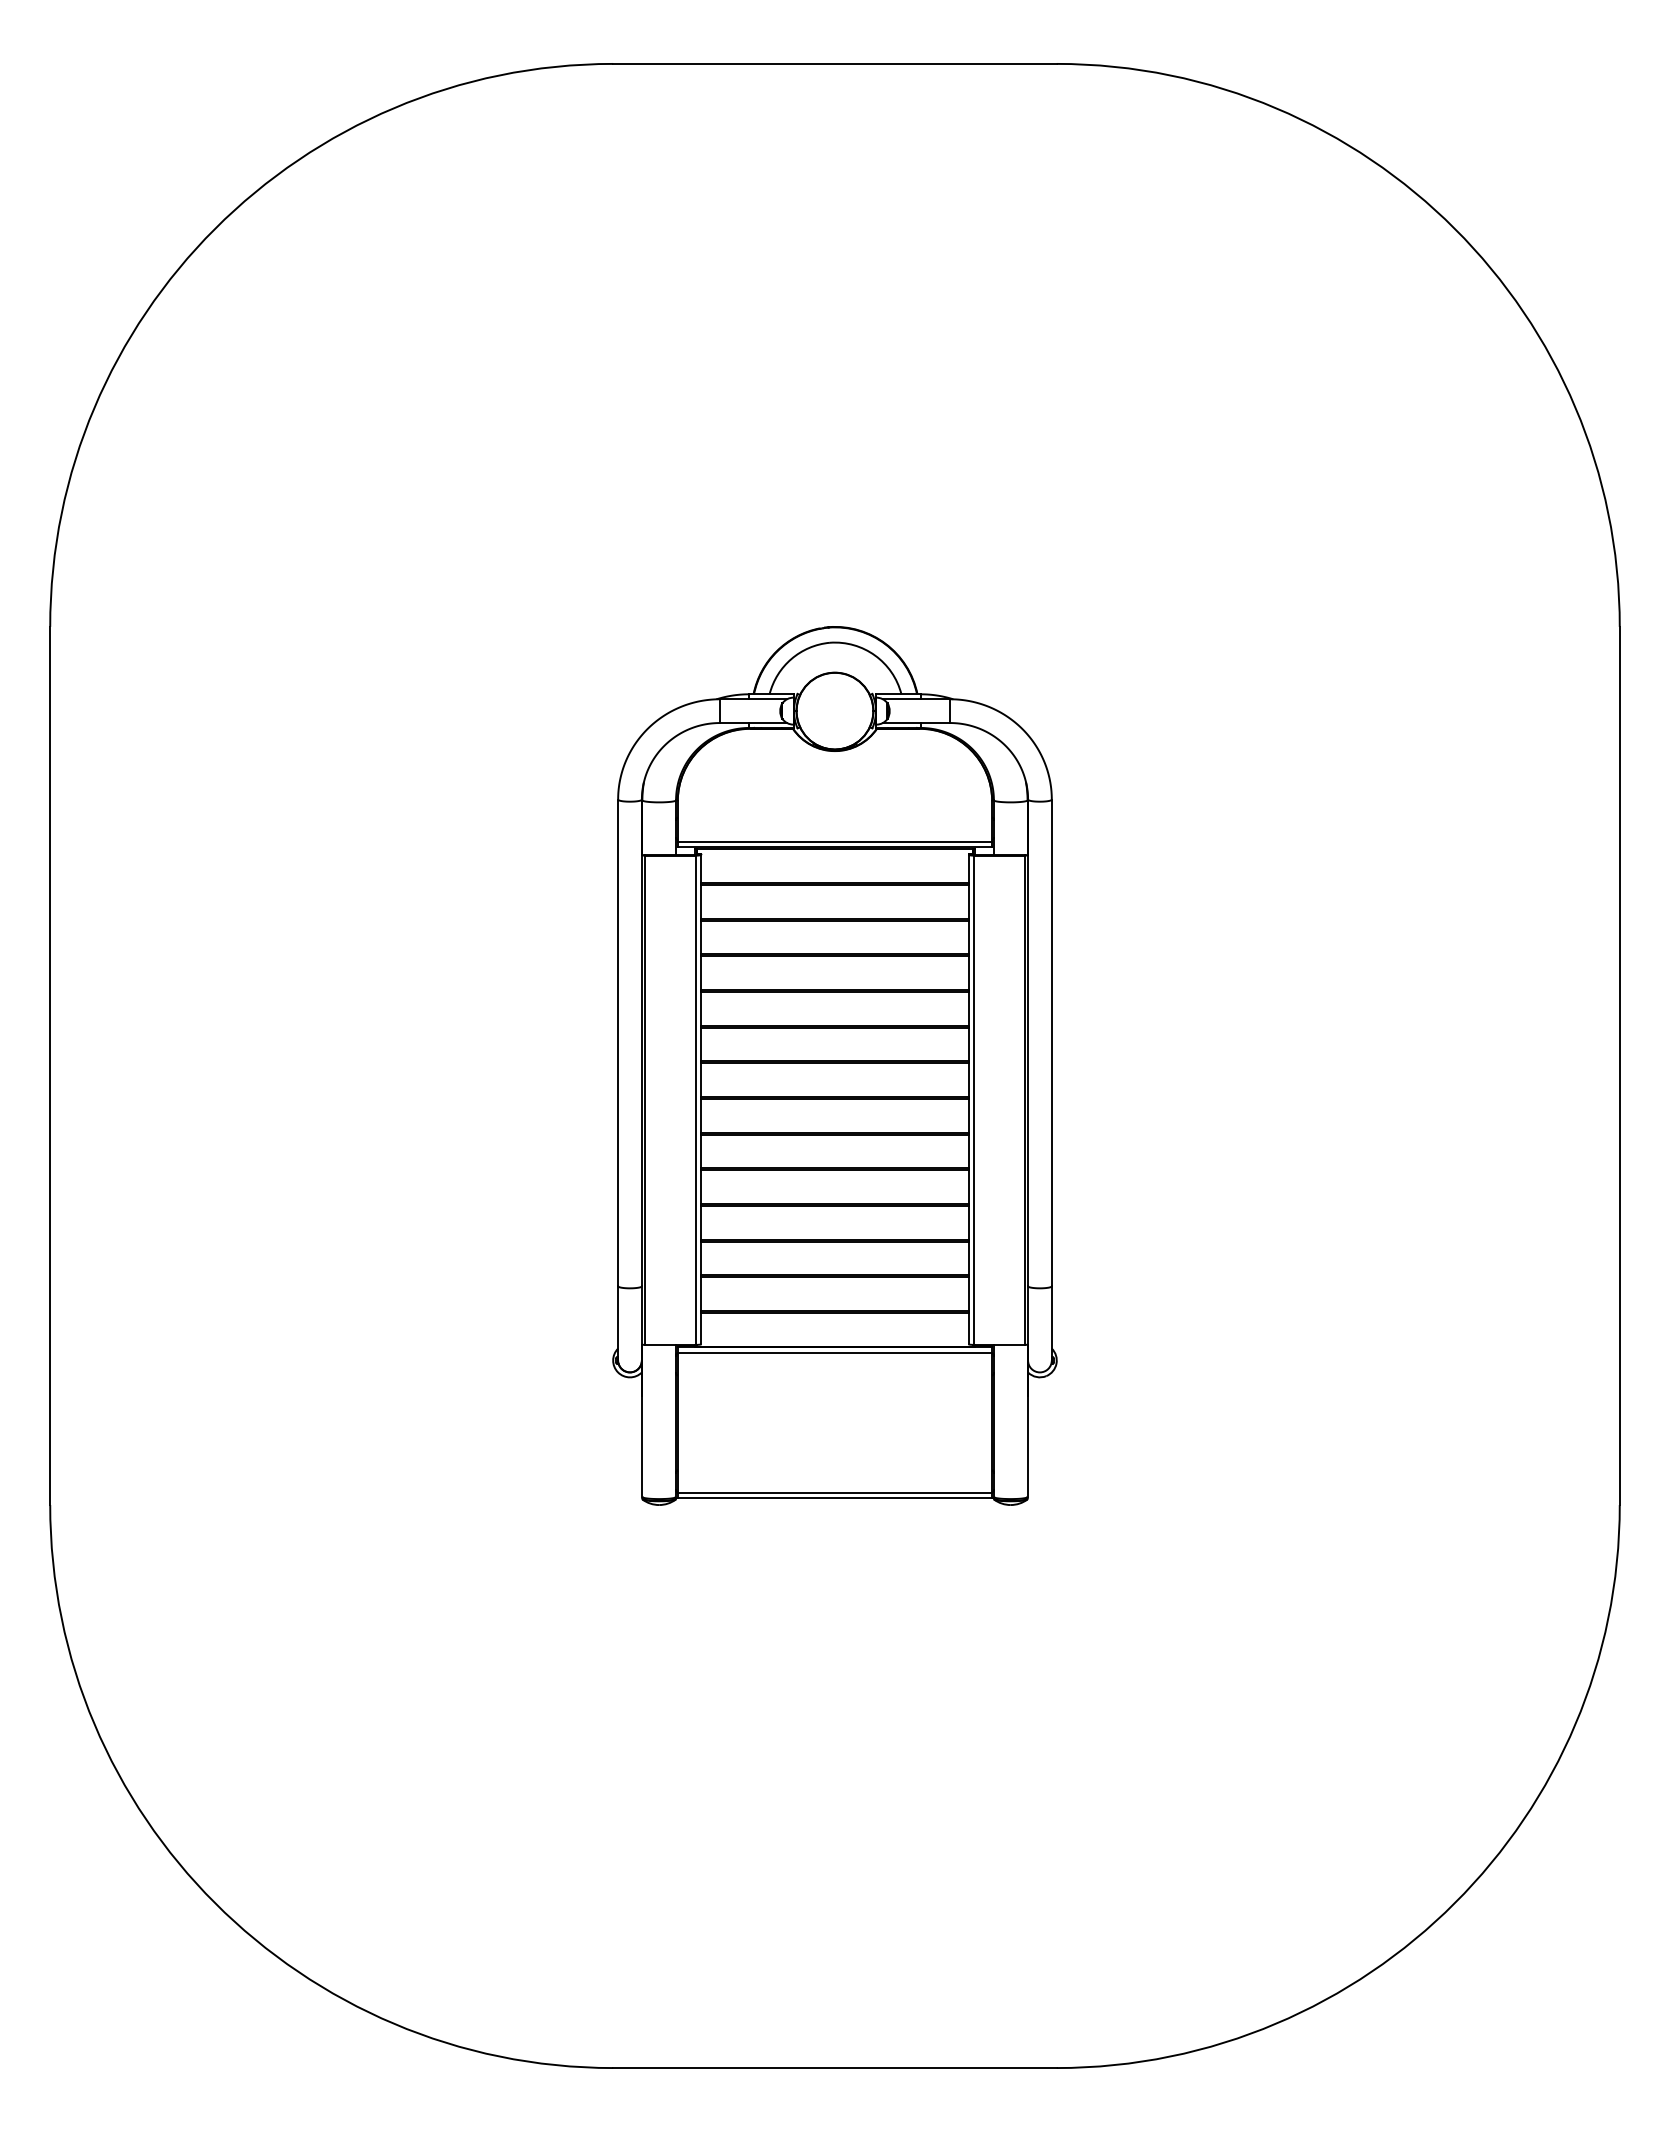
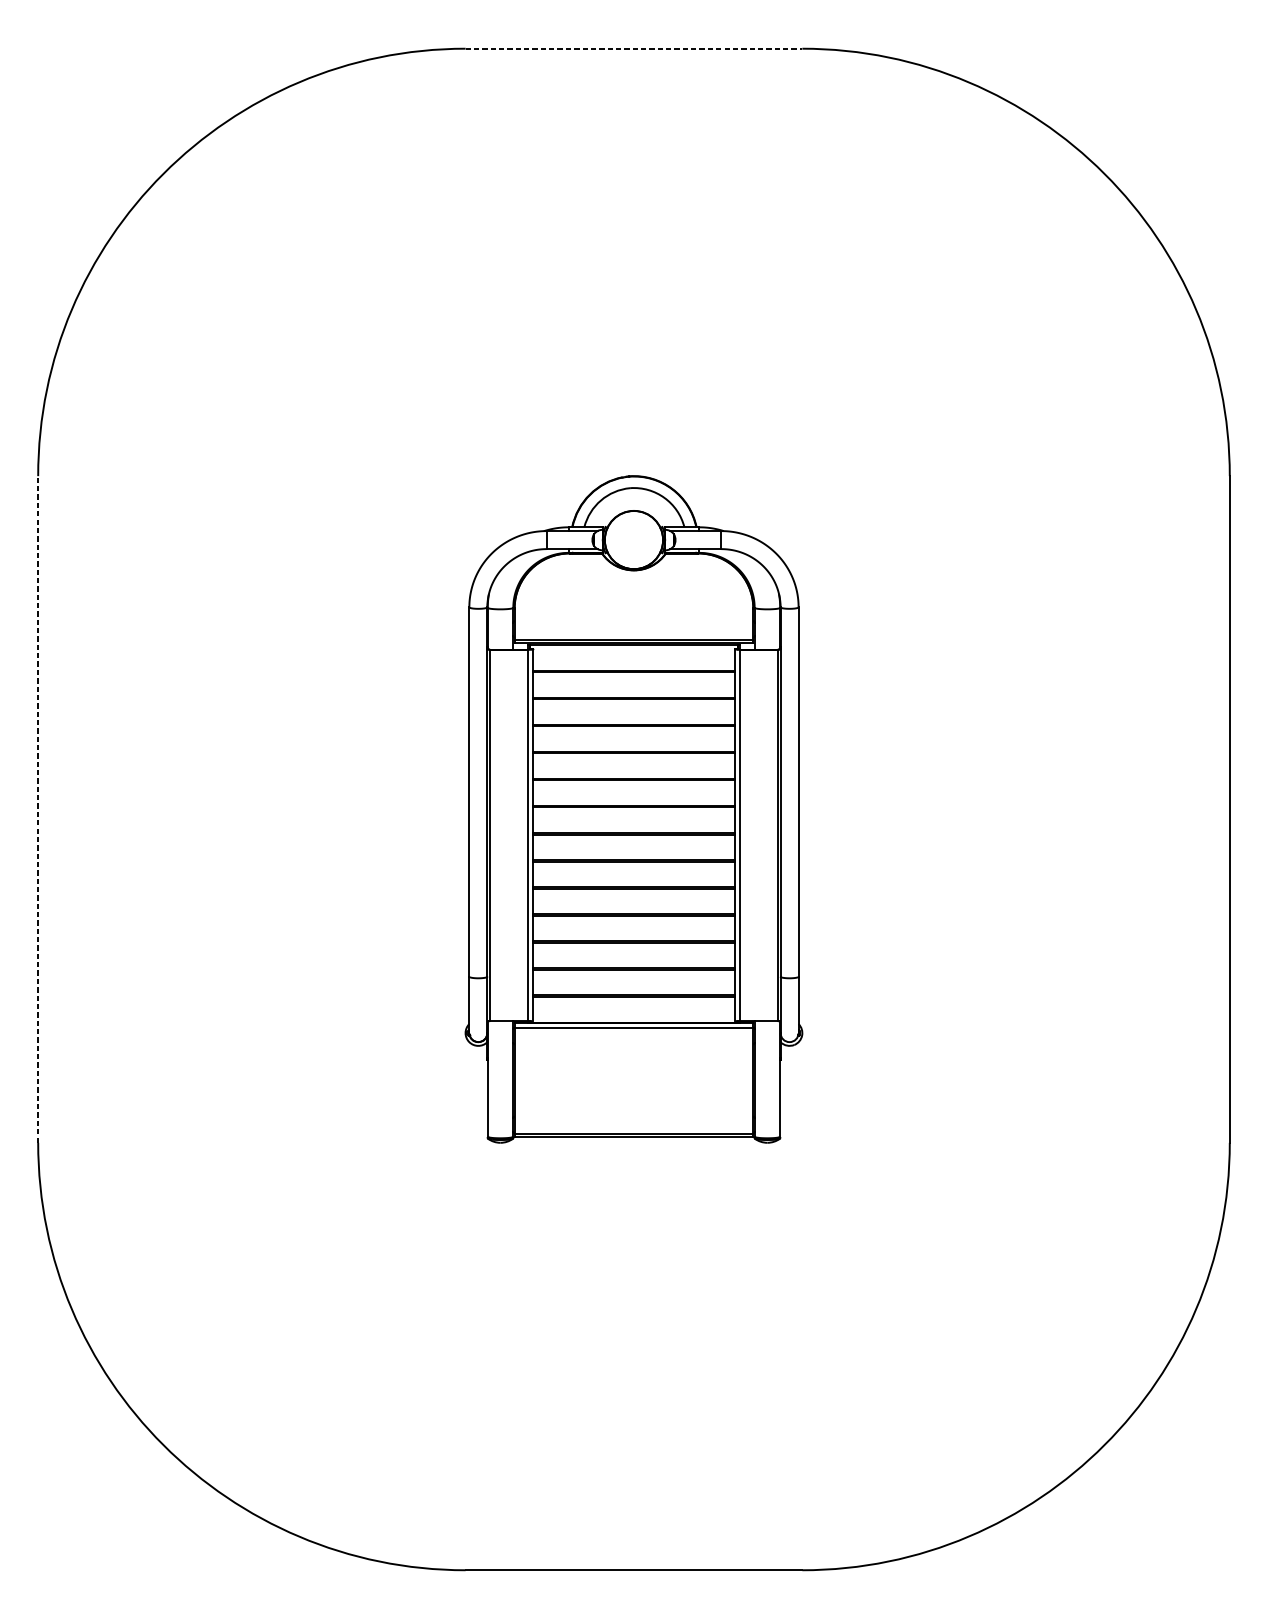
line: (835, 63) -> (634, 48), solid -> dashed
line: (50, 1065) -> (38, 809), solid -> dashed

